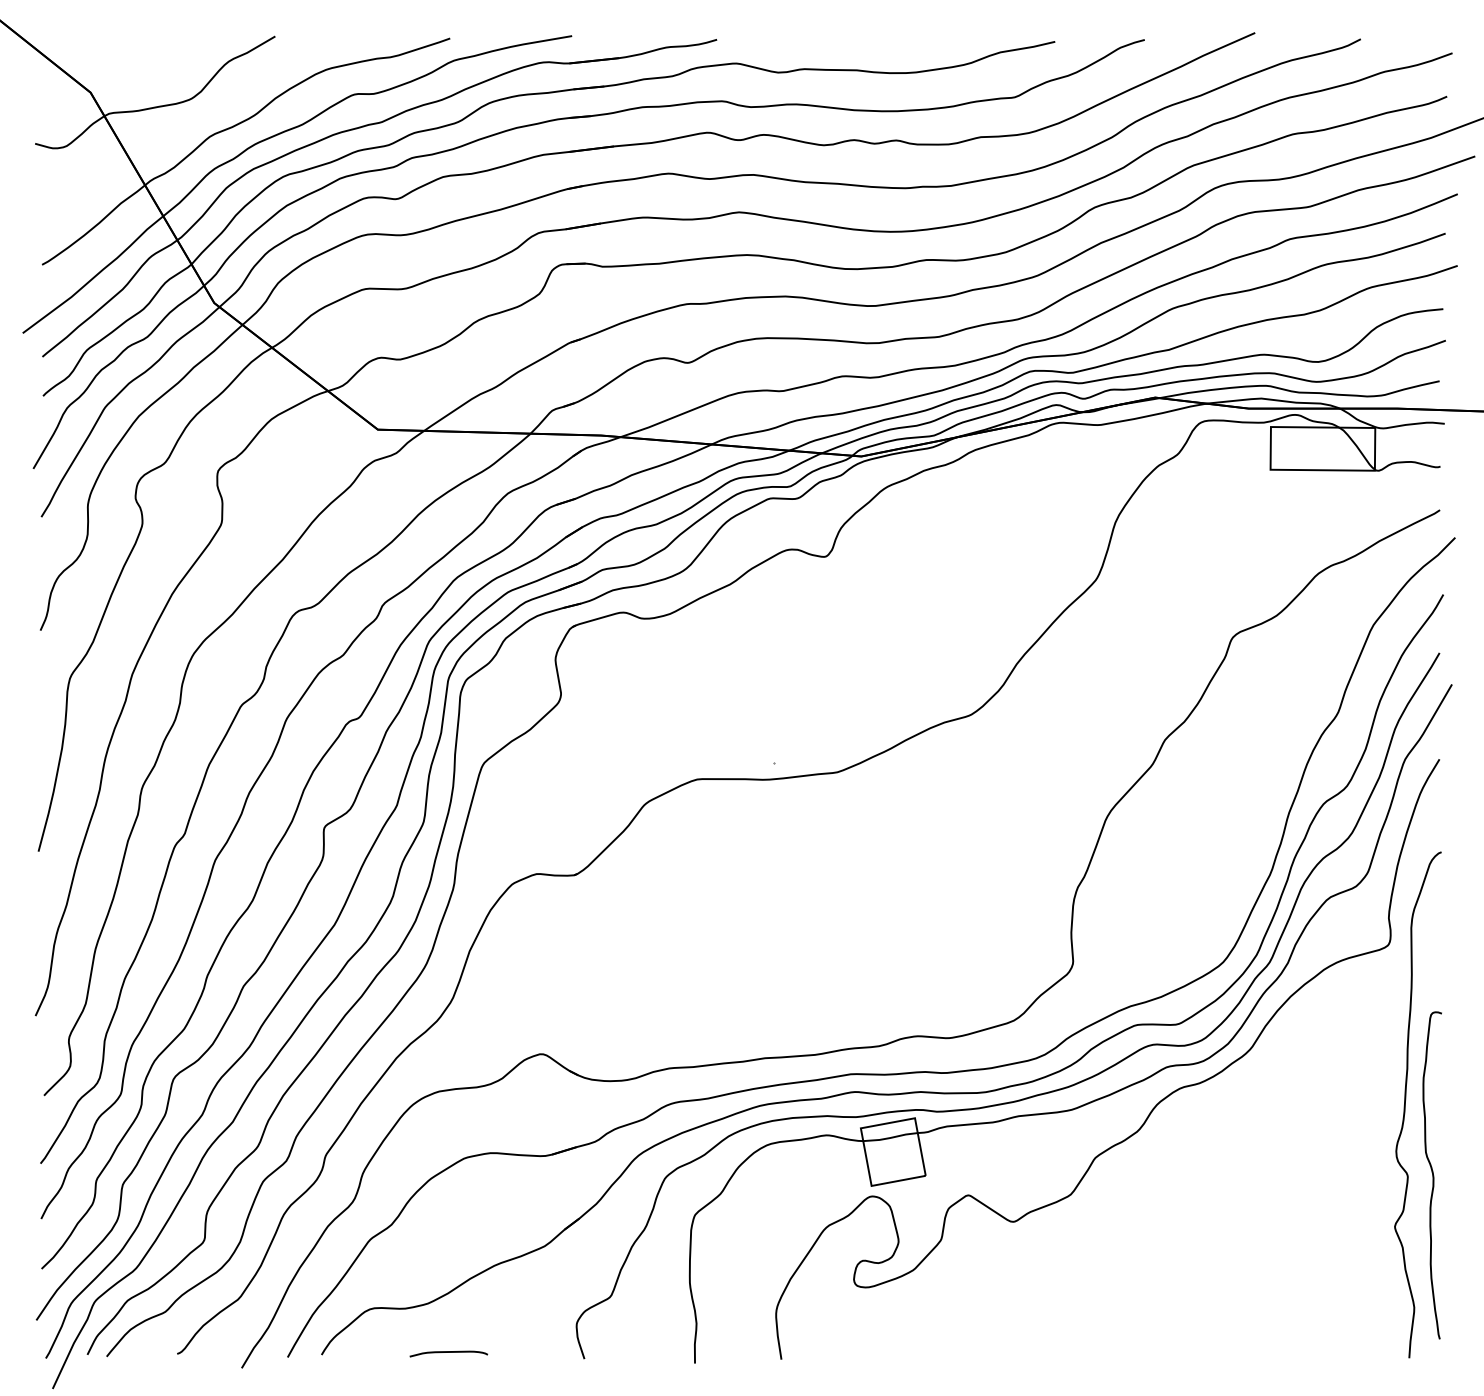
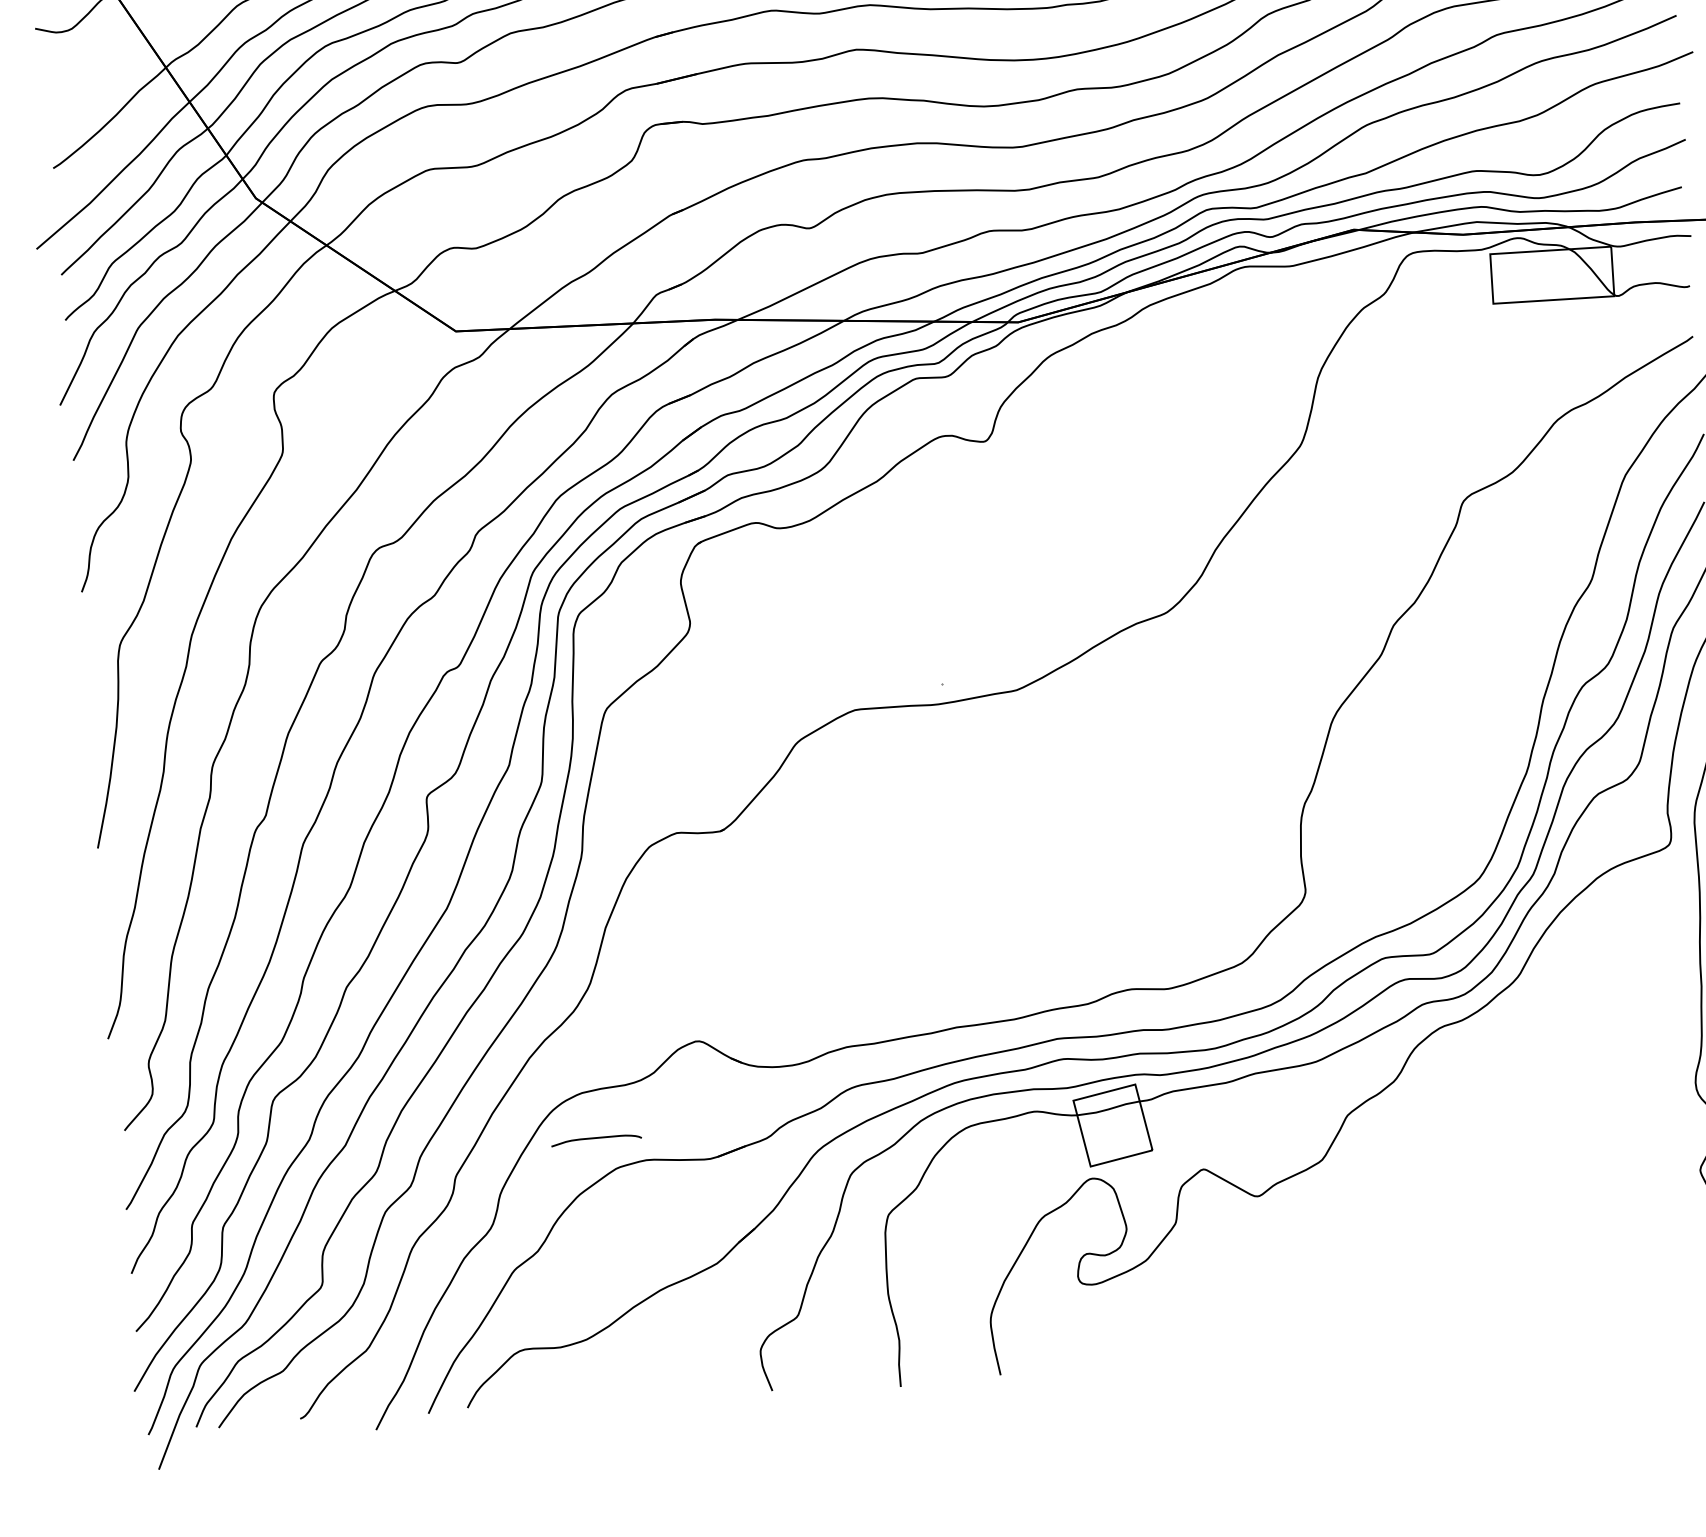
curve: (448, 1352) -> (596, 1138), moved

